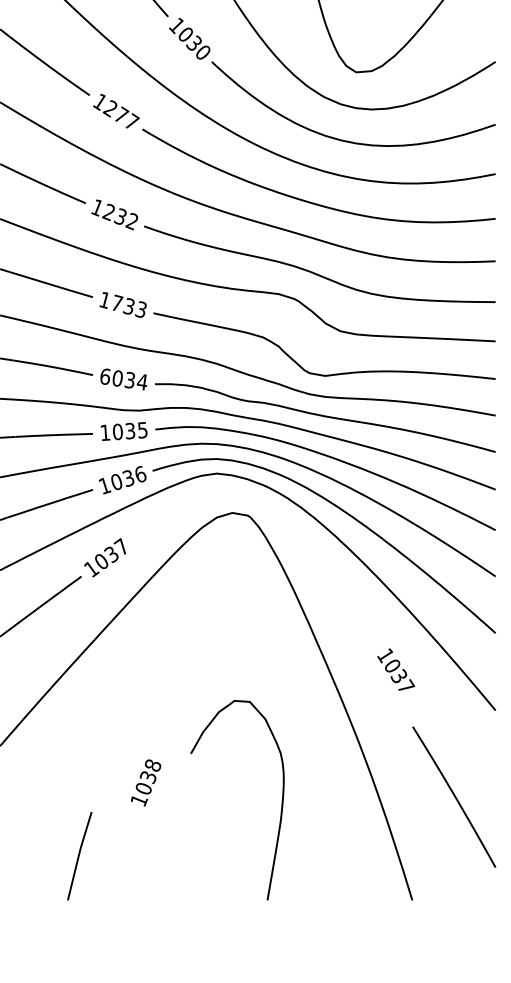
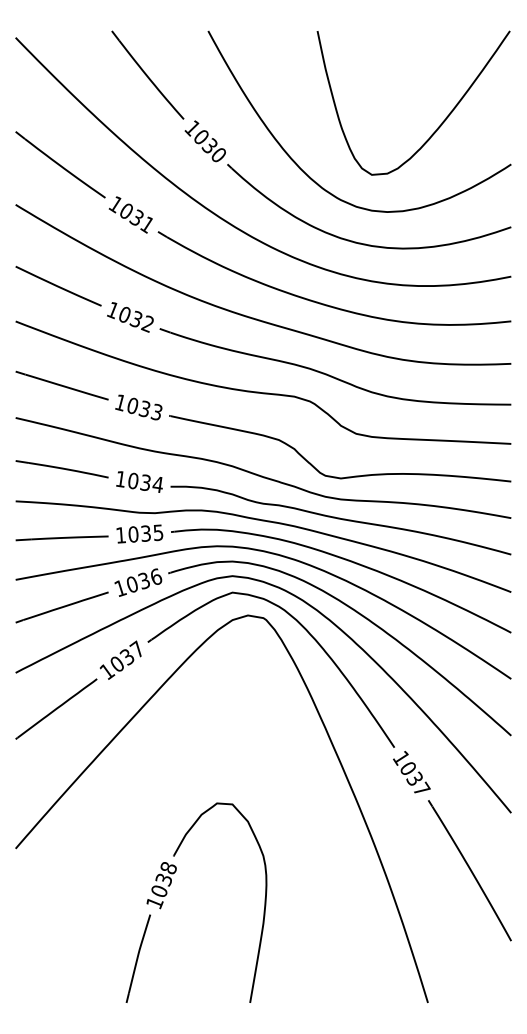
text: (120, 114) -> (136, 217), 1277 -> 1031
text: (107, 211) -> (123, 314), 1232 -> 1032
text: (117, 302) -> (133, 405), 1733 -> 1033
text: (105, 376) -> (121, 479), 6034 -> 1034
part: (294, 533) -> (310, 636), added
part: (453, 796) -> (469, 870), moved
part: (280, 807) -> (263, 910), moved
part: (78, 855) -> (137, 958), moved

